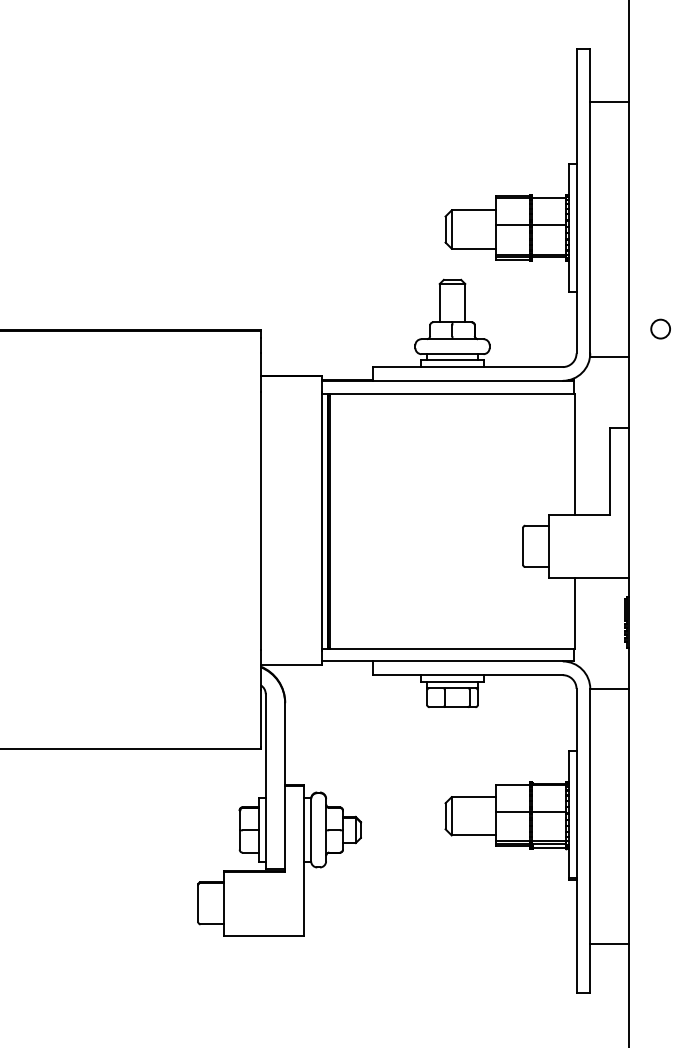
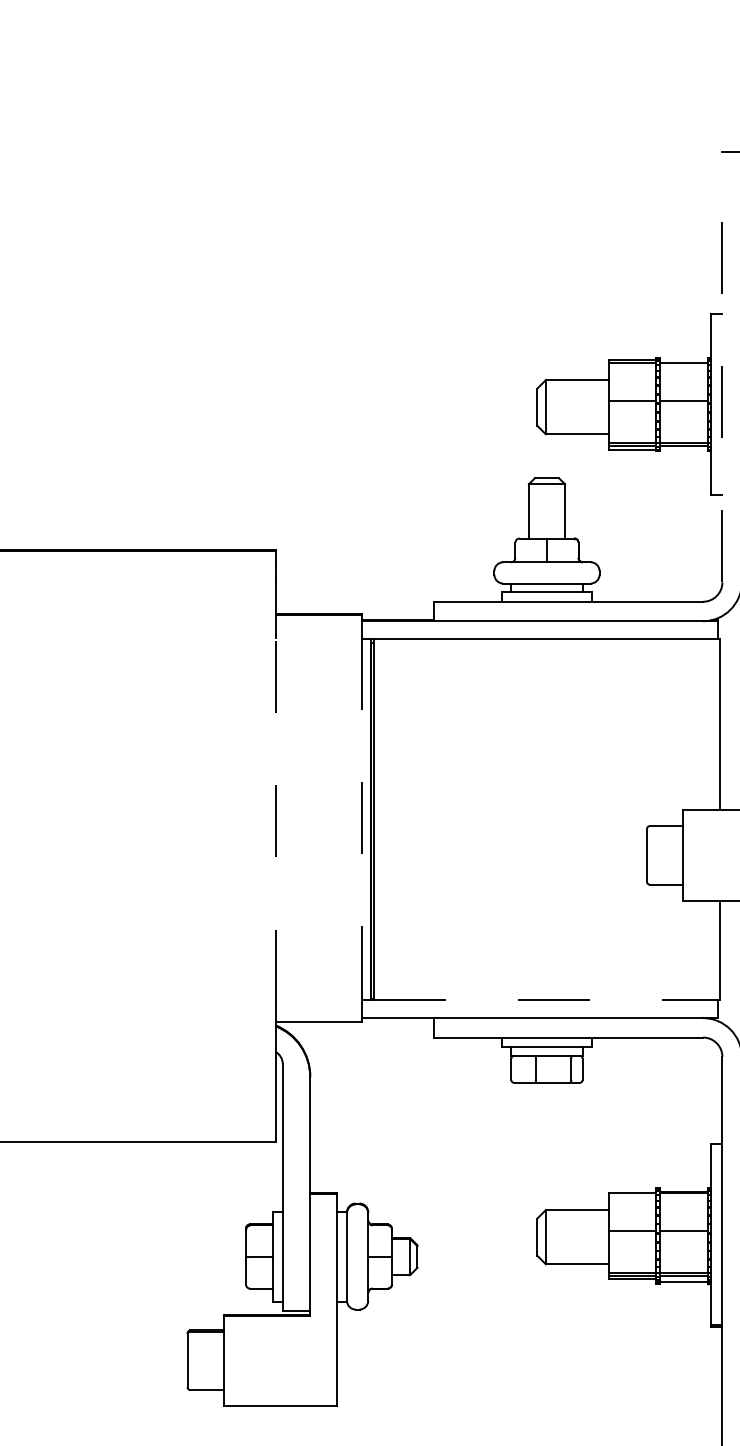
line: (576, 200) -> (722, 366), solid -> dashed
line: (260, 521) -> (275, 820), solid -> dashed
line: (321, 521) -> (361, 820), solid -> dashed
line: (453, 648) -> (548, 999), solid -> dashed

